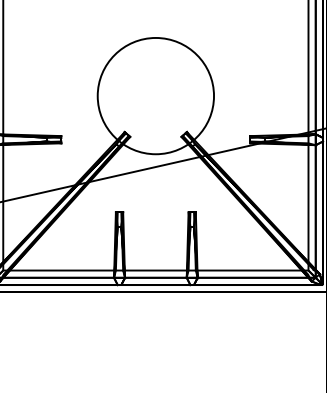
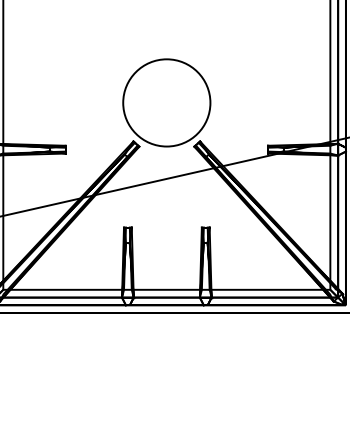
circle: (155, 95) -> (166, 102), size x0.7

